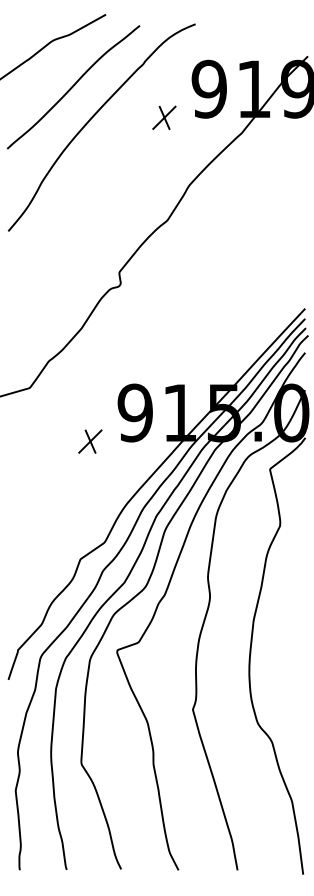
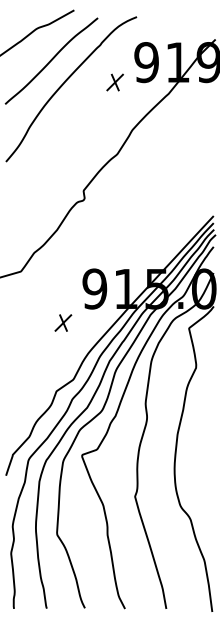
part: (90, 440) -> (63, 322), moved

